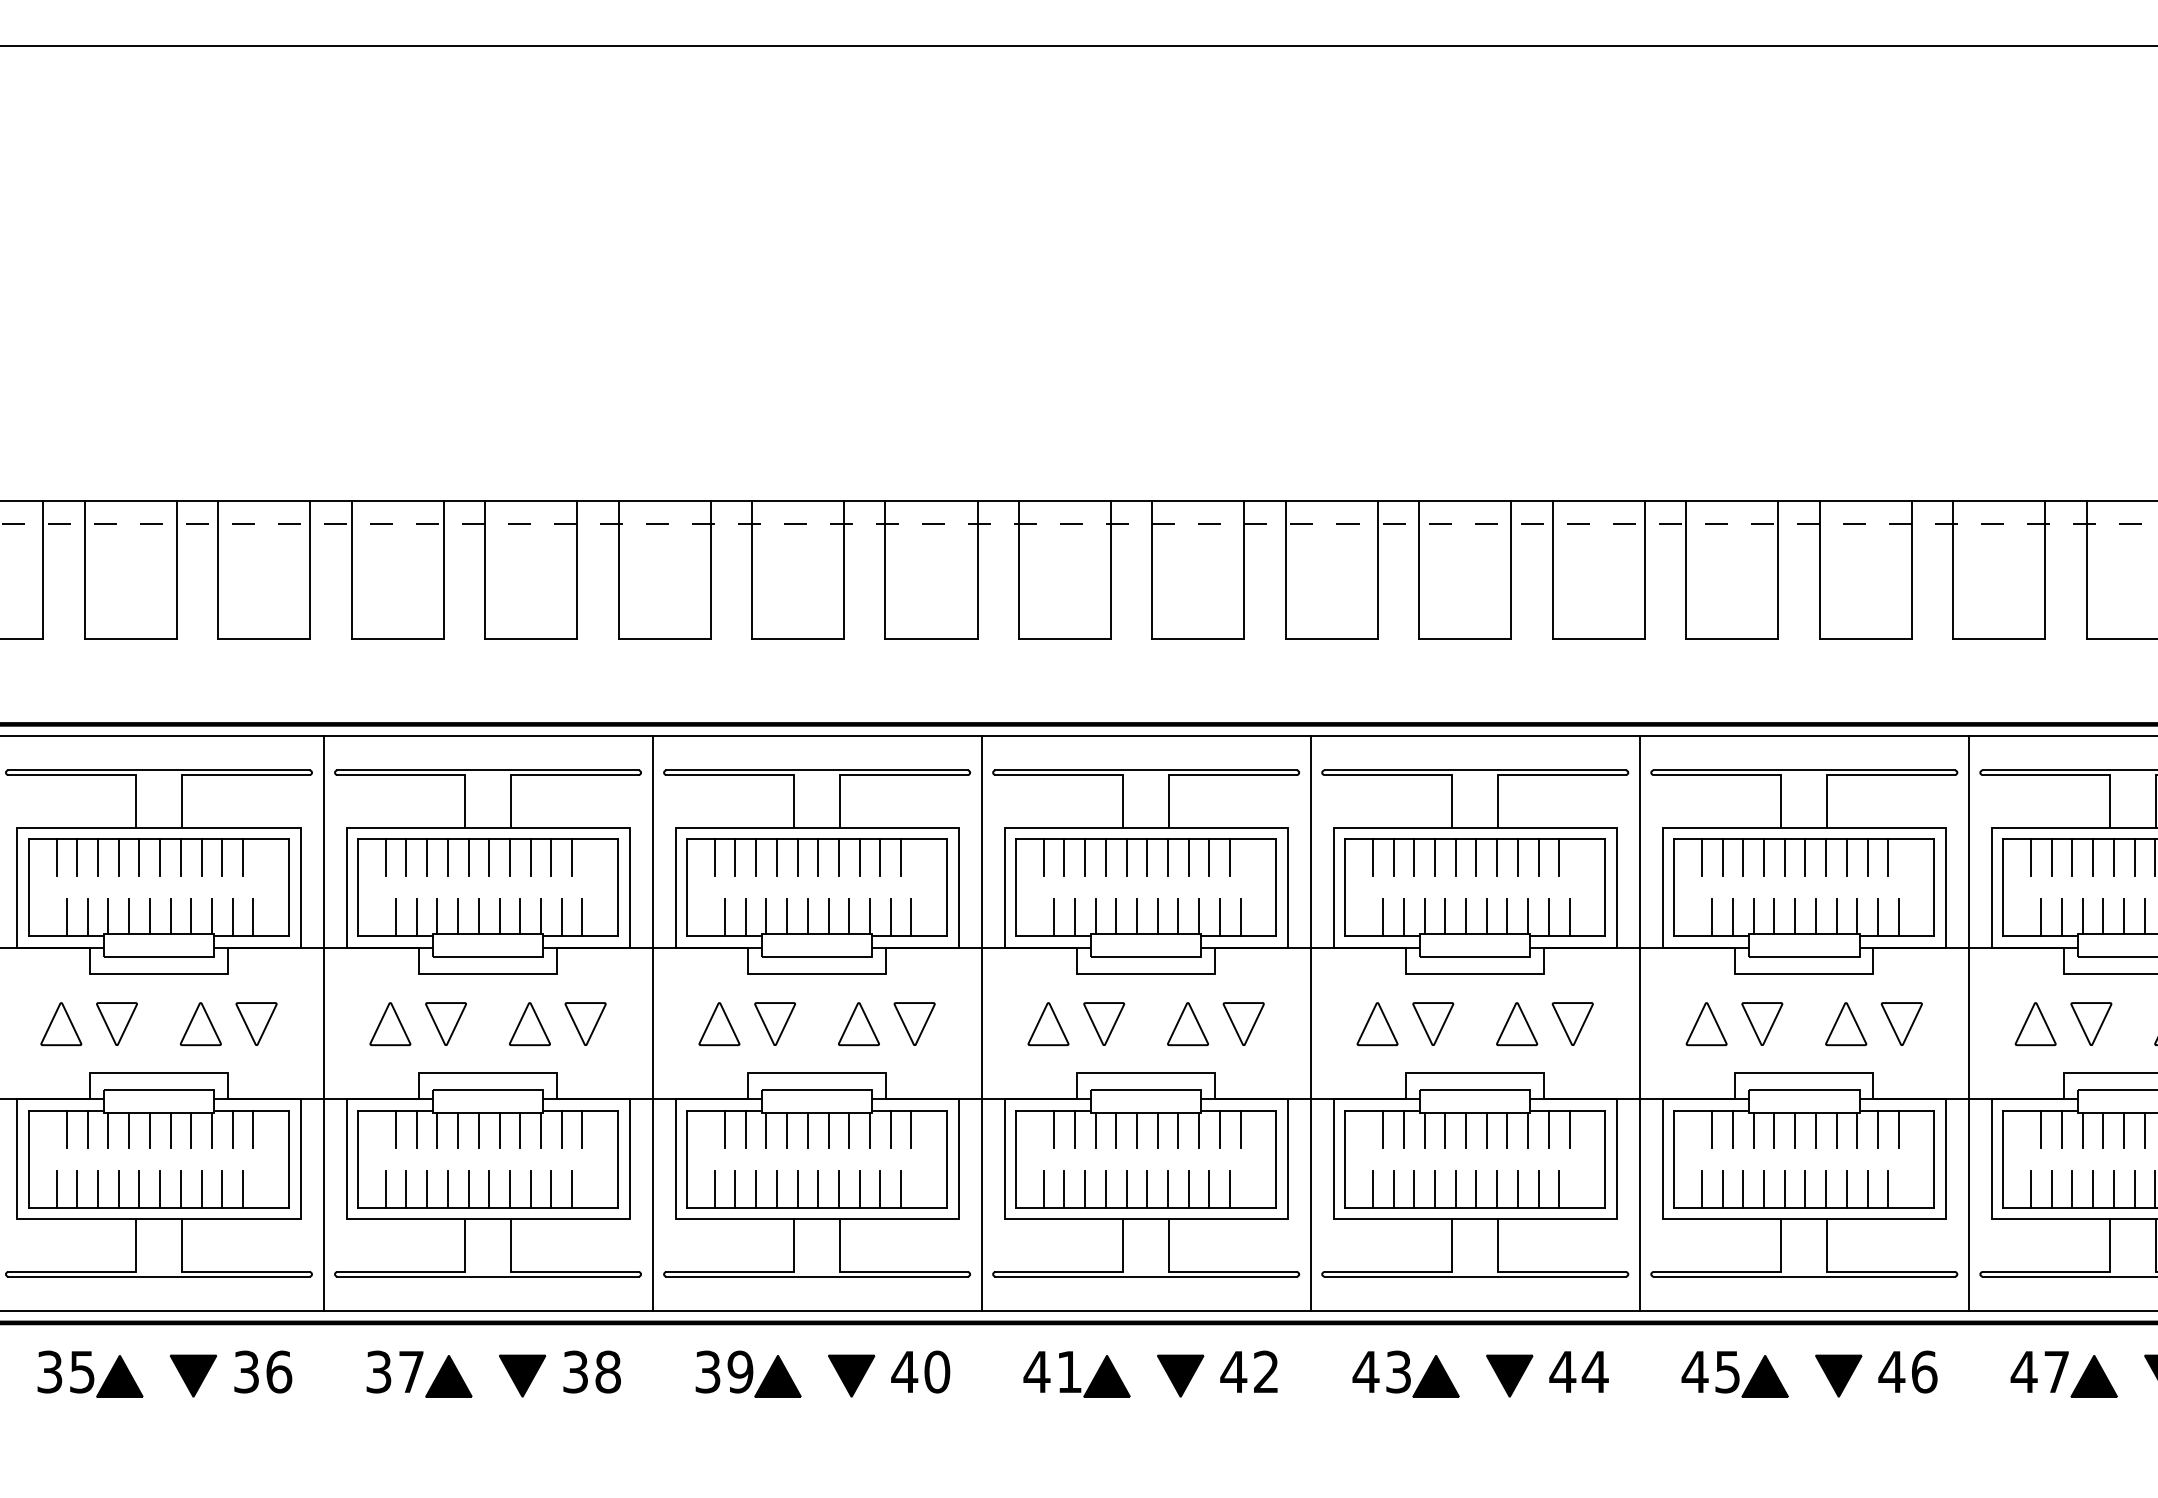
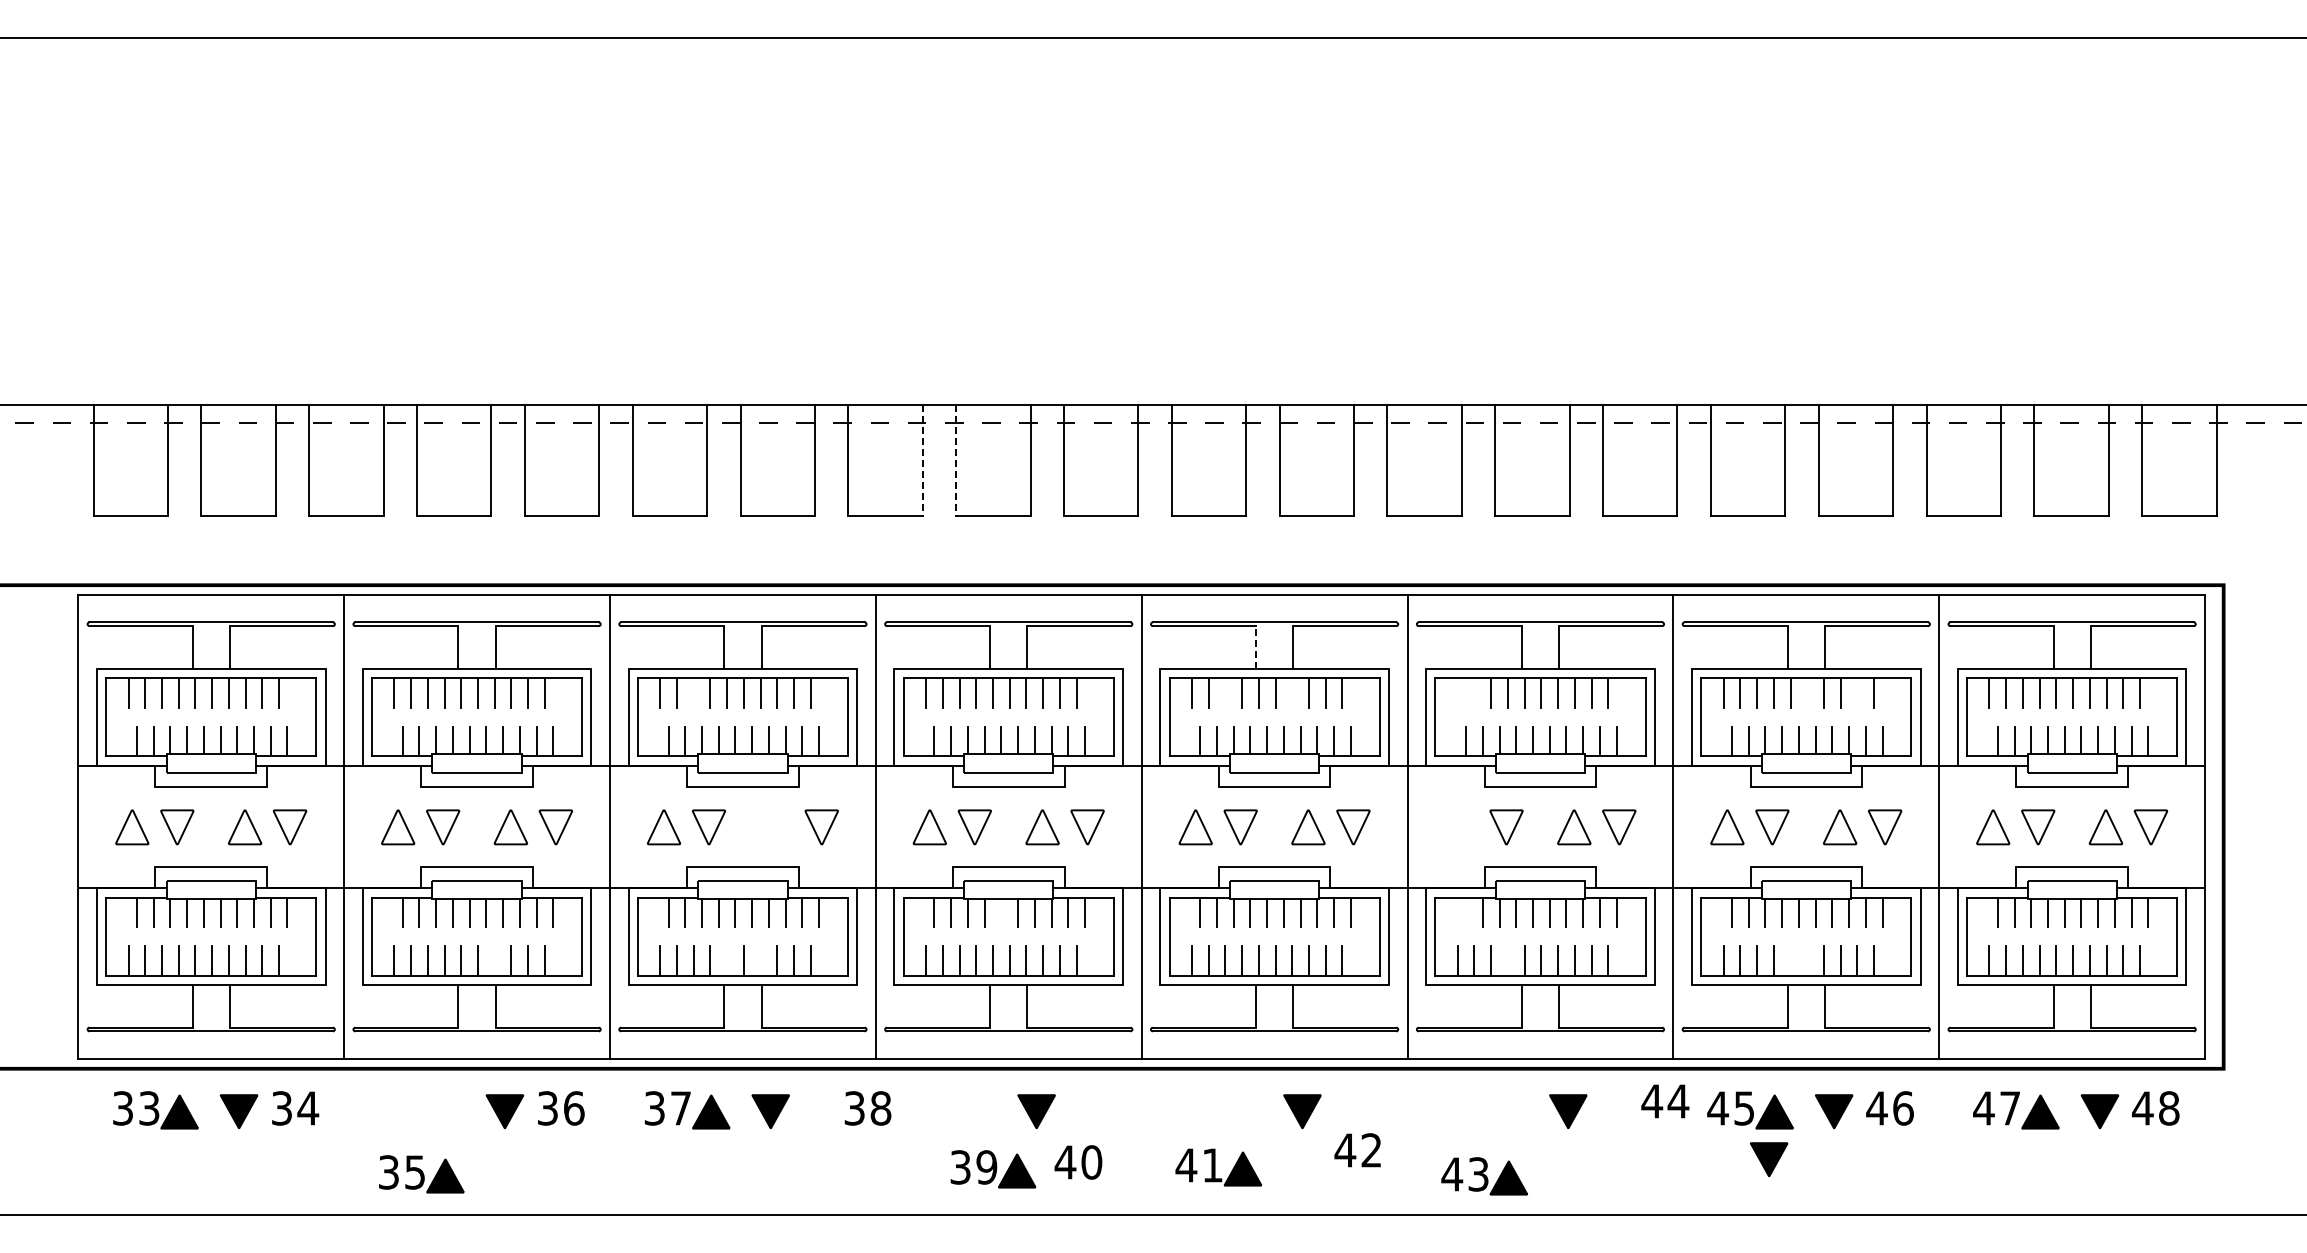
line: (710, 570) -> (922, 460), solid -> dashed
line: (752, 570) -> (956, 460), solid -> dashed
line: (1123, 801) -> (1256, 647), solid -> dashed
line: (426, 857) -> (693, 692), removed
line: (1085, 857) -> (1225, 692), removed
line: (1168, 857) -> (1292, 692), removed
line: (1372, 857) -> (1457, 692), removed
line: (1393, 857) -> (1474, 692), removed
line: (1805, 857) -> (1807, 692), removed
line: (1867, 857) -> (1857, 692), removed
part: (529, 1024) -> (776, 827), removed
part: (1377, 1024) -> (1461, 827), removed
line: (1383, 1129) -> (1466, 912), removed
line: (808, 1130) -> (1001, 913), removed
line: (180, 1188) -> (494, 960), removed
line: (468, 1188) -> (727, 960), removed
line: (509, 1188) -> (760, 960), removed
line: (1434, 1188) -> (1507, 960), removed
line: (1784, 1188) -> (1790, 960), removed
line: (1805, 1188) -> (1807, 960), removed
text: (591, 1372) -> (867, 1108), moved
text: (920, 1372) -> (1078, 1162), moved
text: (1248, 1372) -> (1357, 1150), moved
text: (1579, 1372) -> (1665, 1101), moved
part: (90, 1374) -> (421, 1174), moved
part: (748, 1374) -> (993, 1169), moved
part: (1076, 1374) -> (1218, 1167), moved
part: (1405, 1374) -> (1484, 1176), moved
part: (1758, 1435) -> (1769, 1159), added

